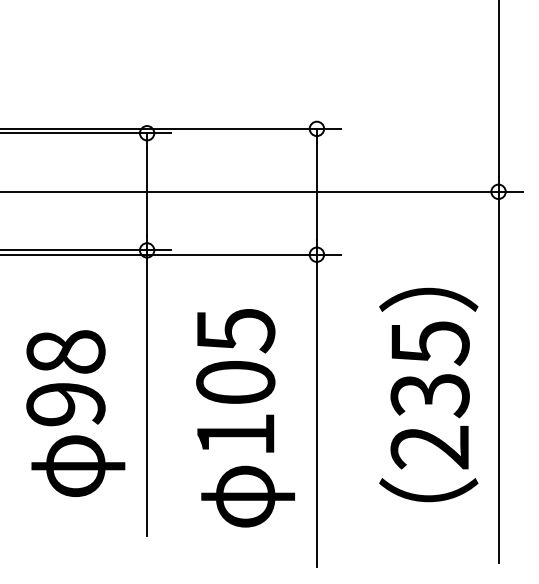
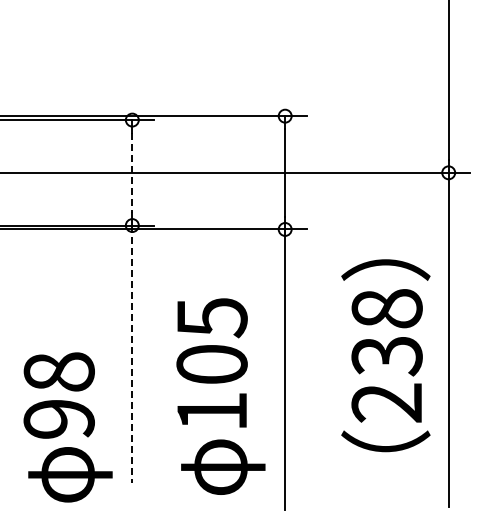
line: (147, 191) -> (132, 172), solid -> dashed
text: (429, 343) -> (386, 309), 235 -> 238
line: (147, 393) -> (132, 354), solid -> dashed
text: (75, 413) -> (67, 427), moved
text: (245, 418) -> (220, 396), moved

